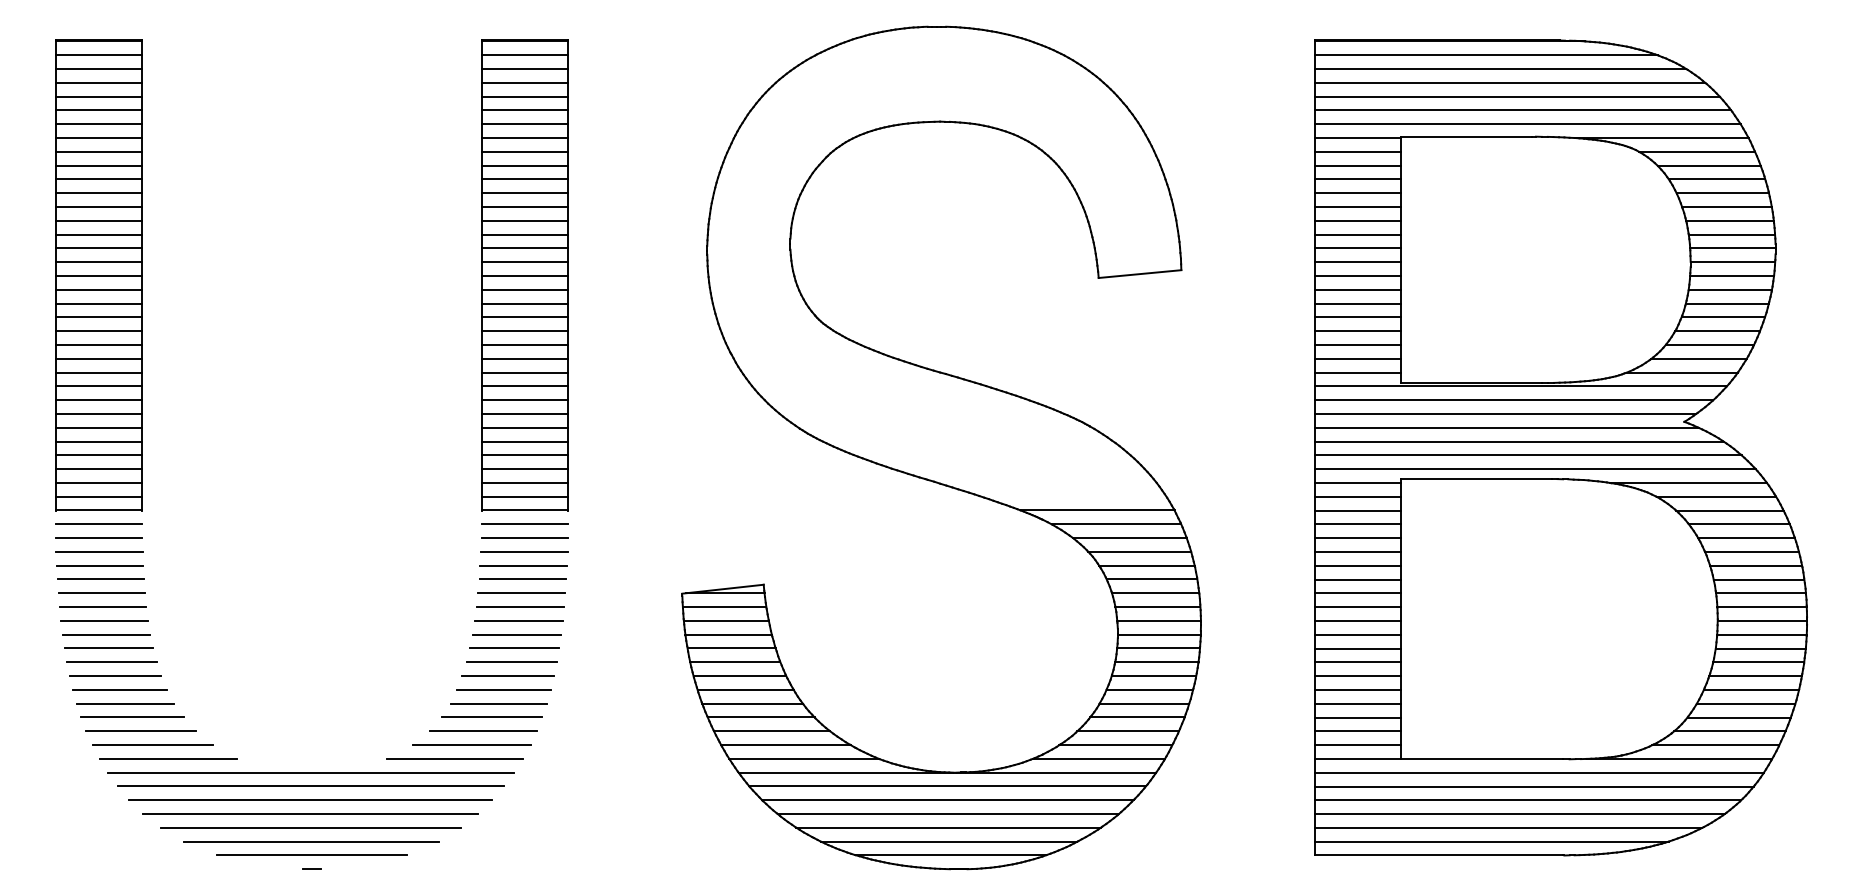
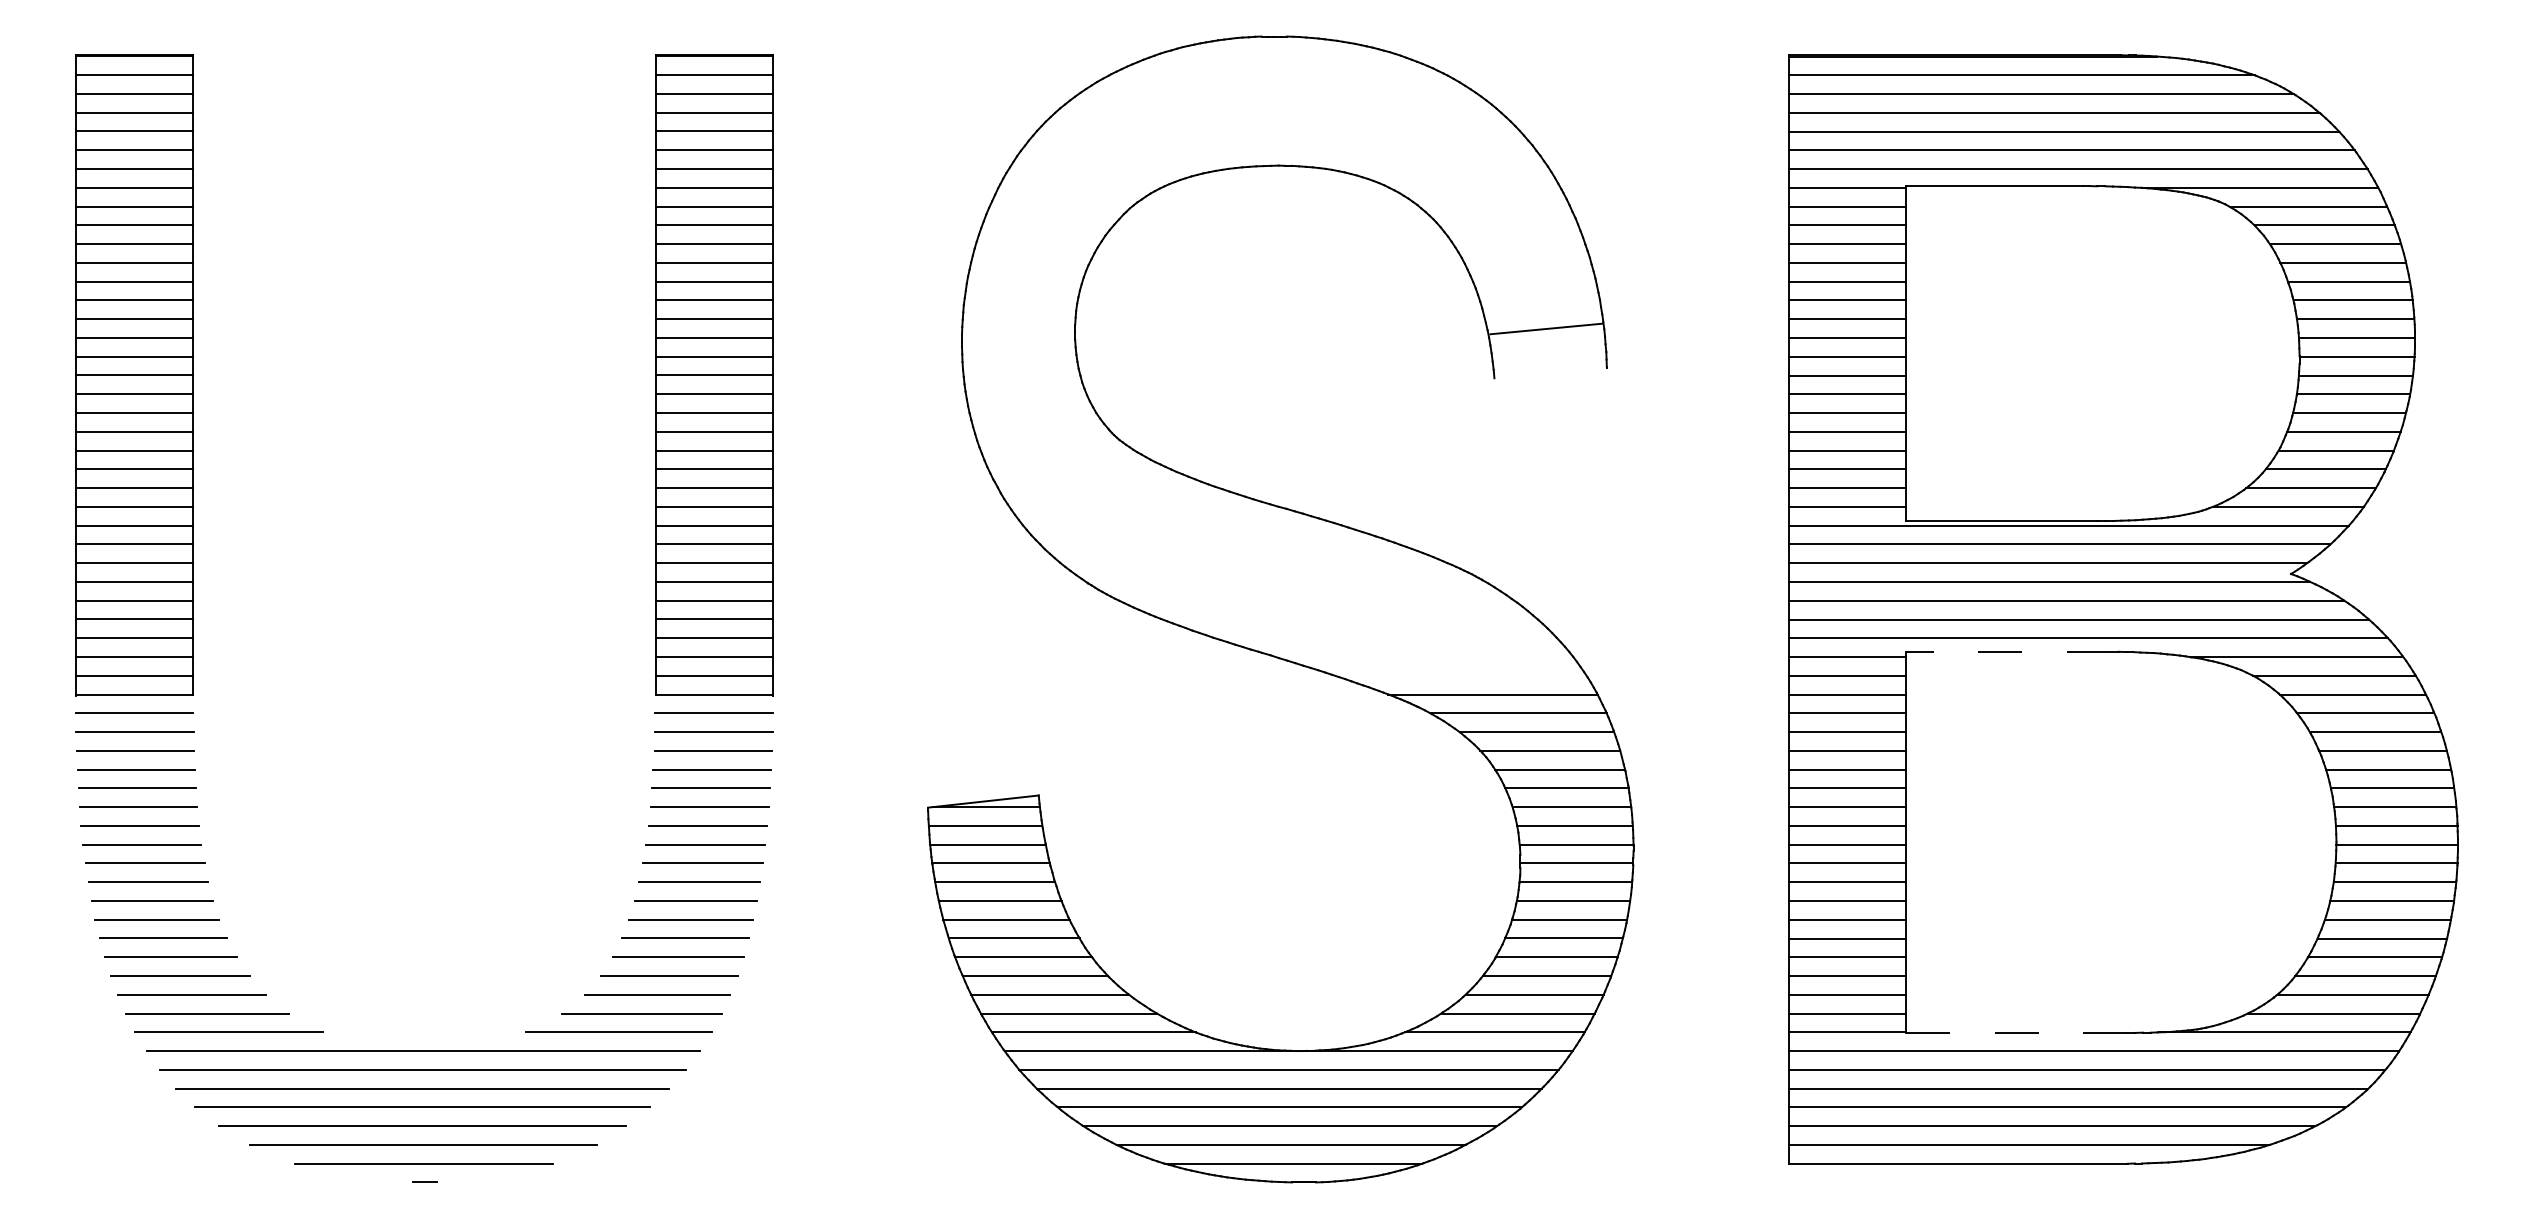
line: (1139, 273) -> (1546, 328), moved
line: (1476, 478) -> (2008, 651), solid -> dashed
line: (1482, 758) -> (2016, 1032), solid -> dashed

